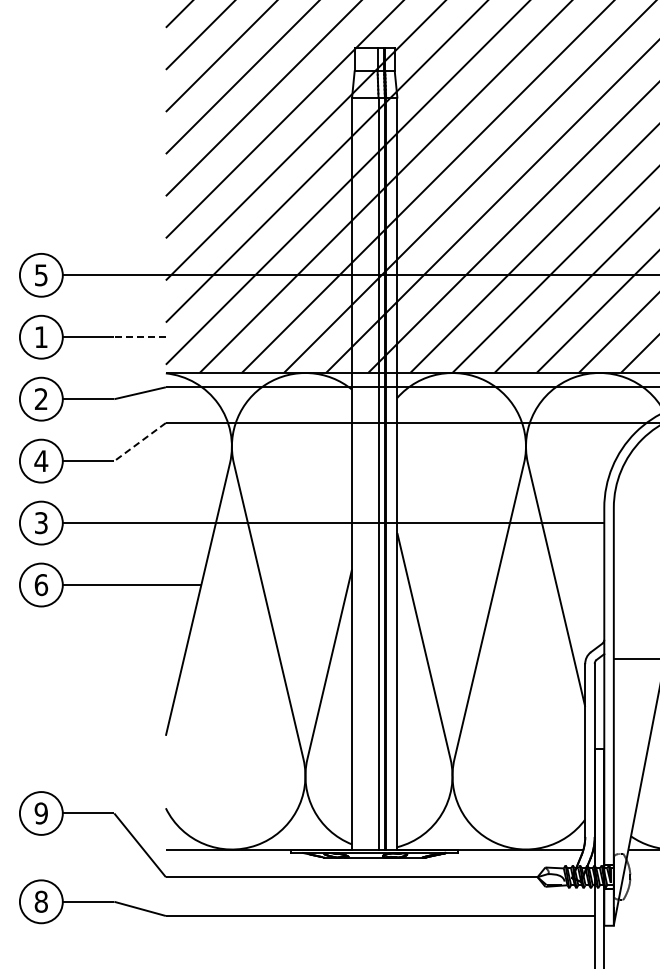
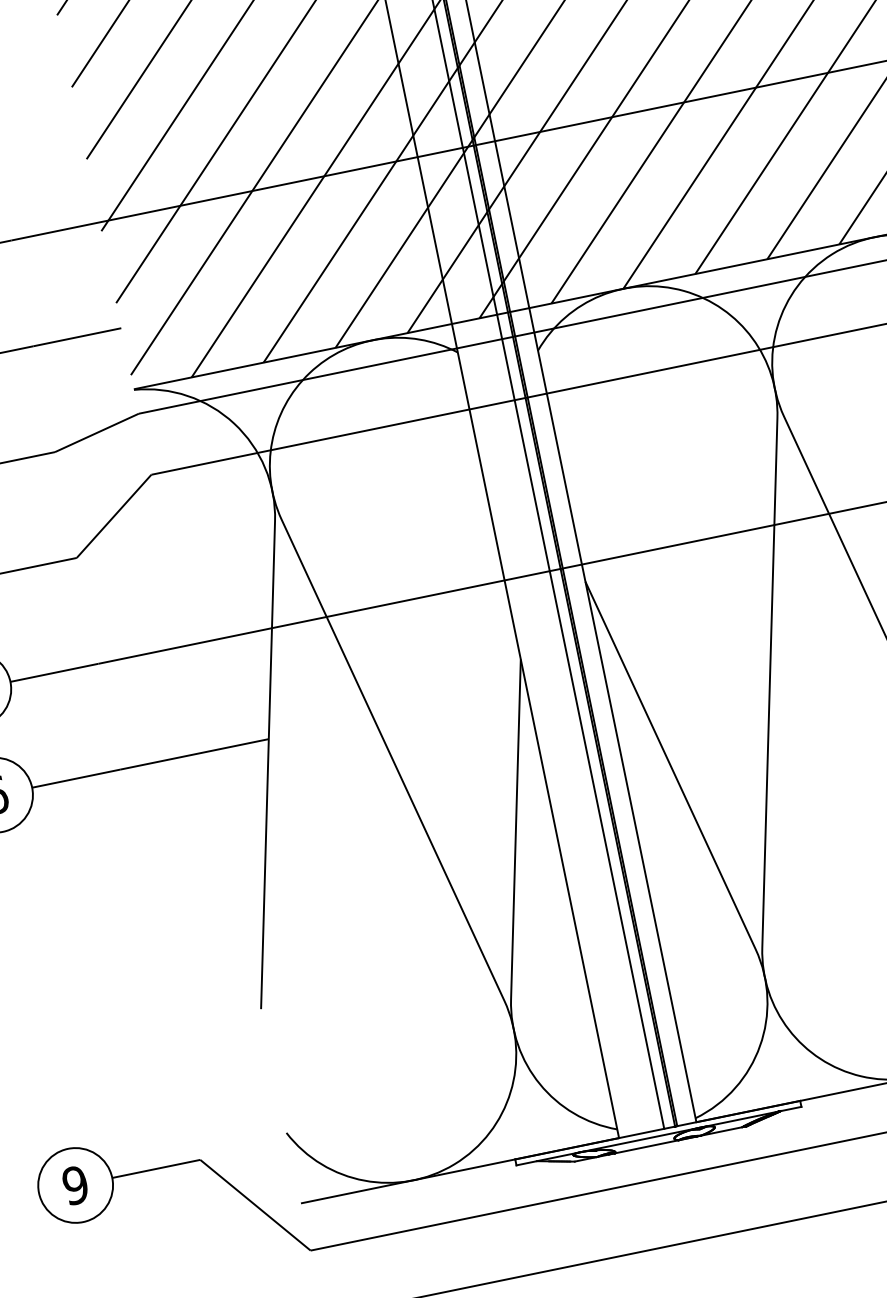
line: (140, 337) -> (78, 337), dashed -> solid
line: (139, 442) -> (113, 517), dashed -> solid

